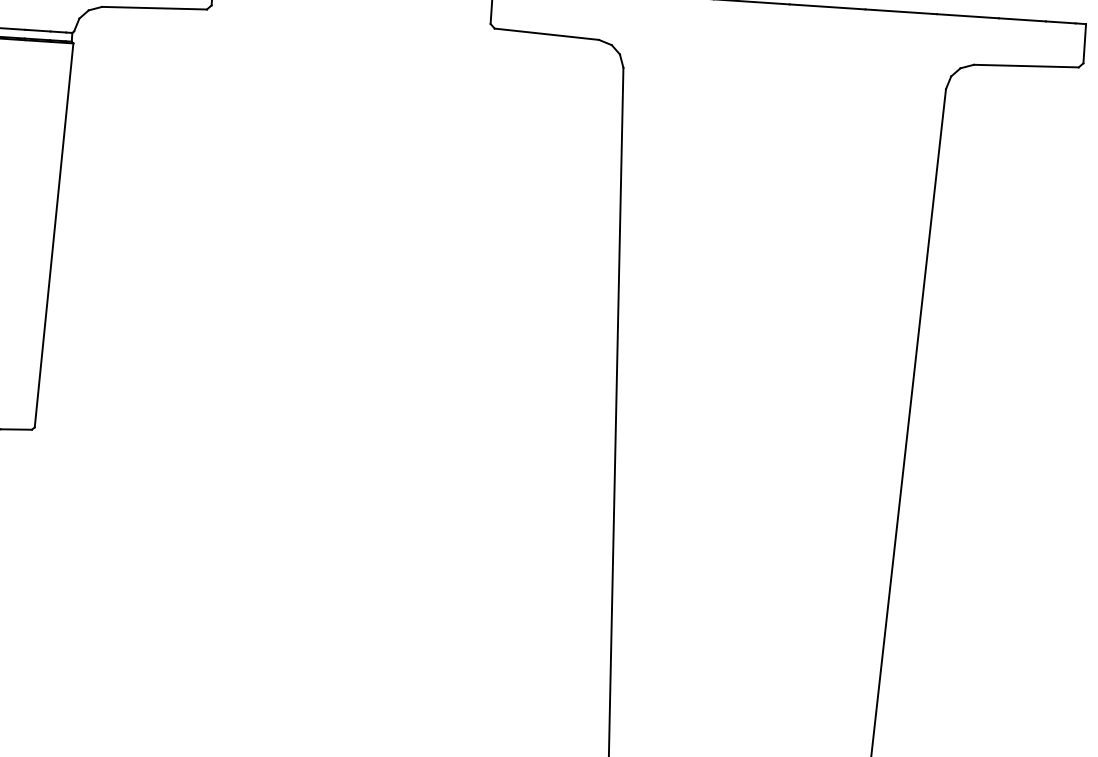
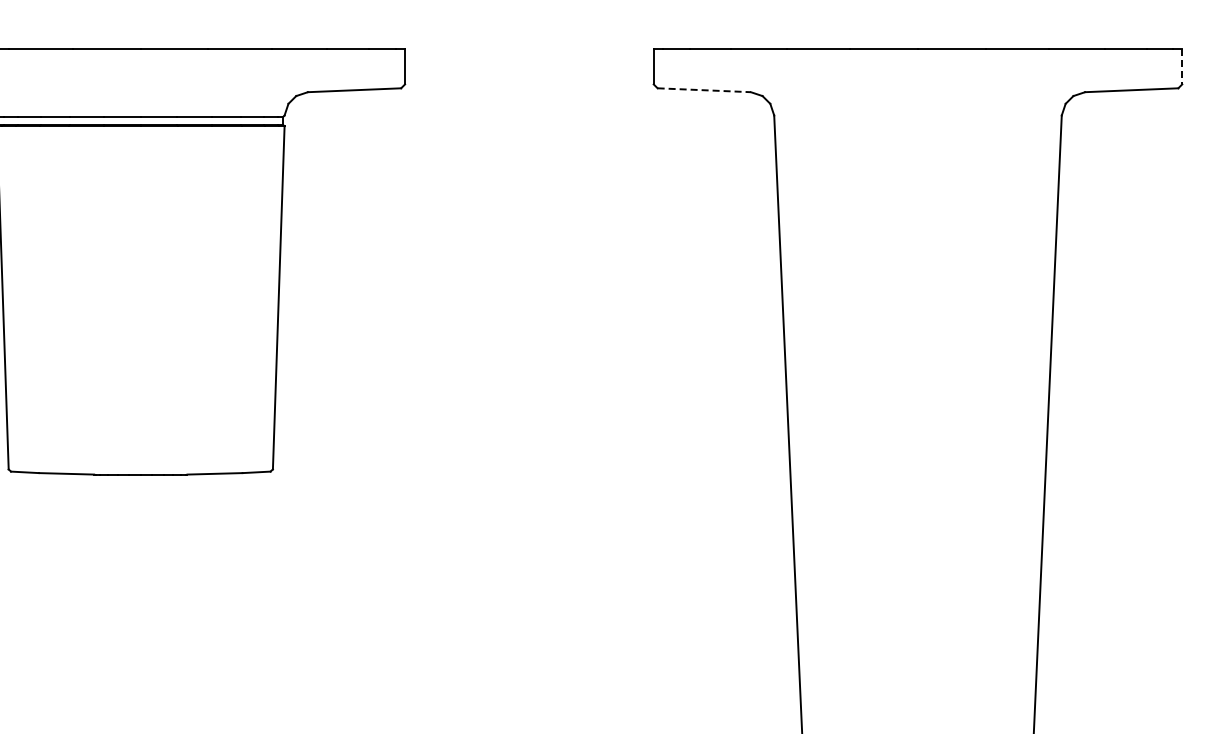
line: (547, 34) -> (704, 90), solid -> dashed
line: (1084, 44) -> (1182, 67), solid -> dashed

